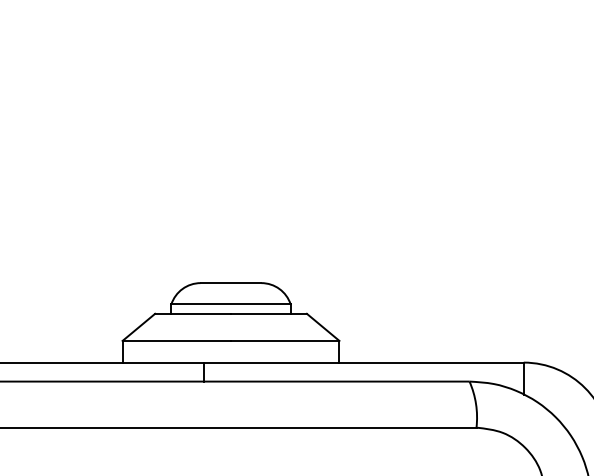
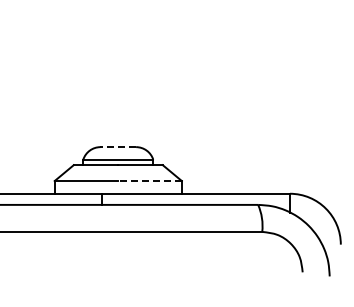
line: (231, 283) -> (118, 147), solid -> dashed
line: (285, 341) -> (150, 181), solid -> dashed

